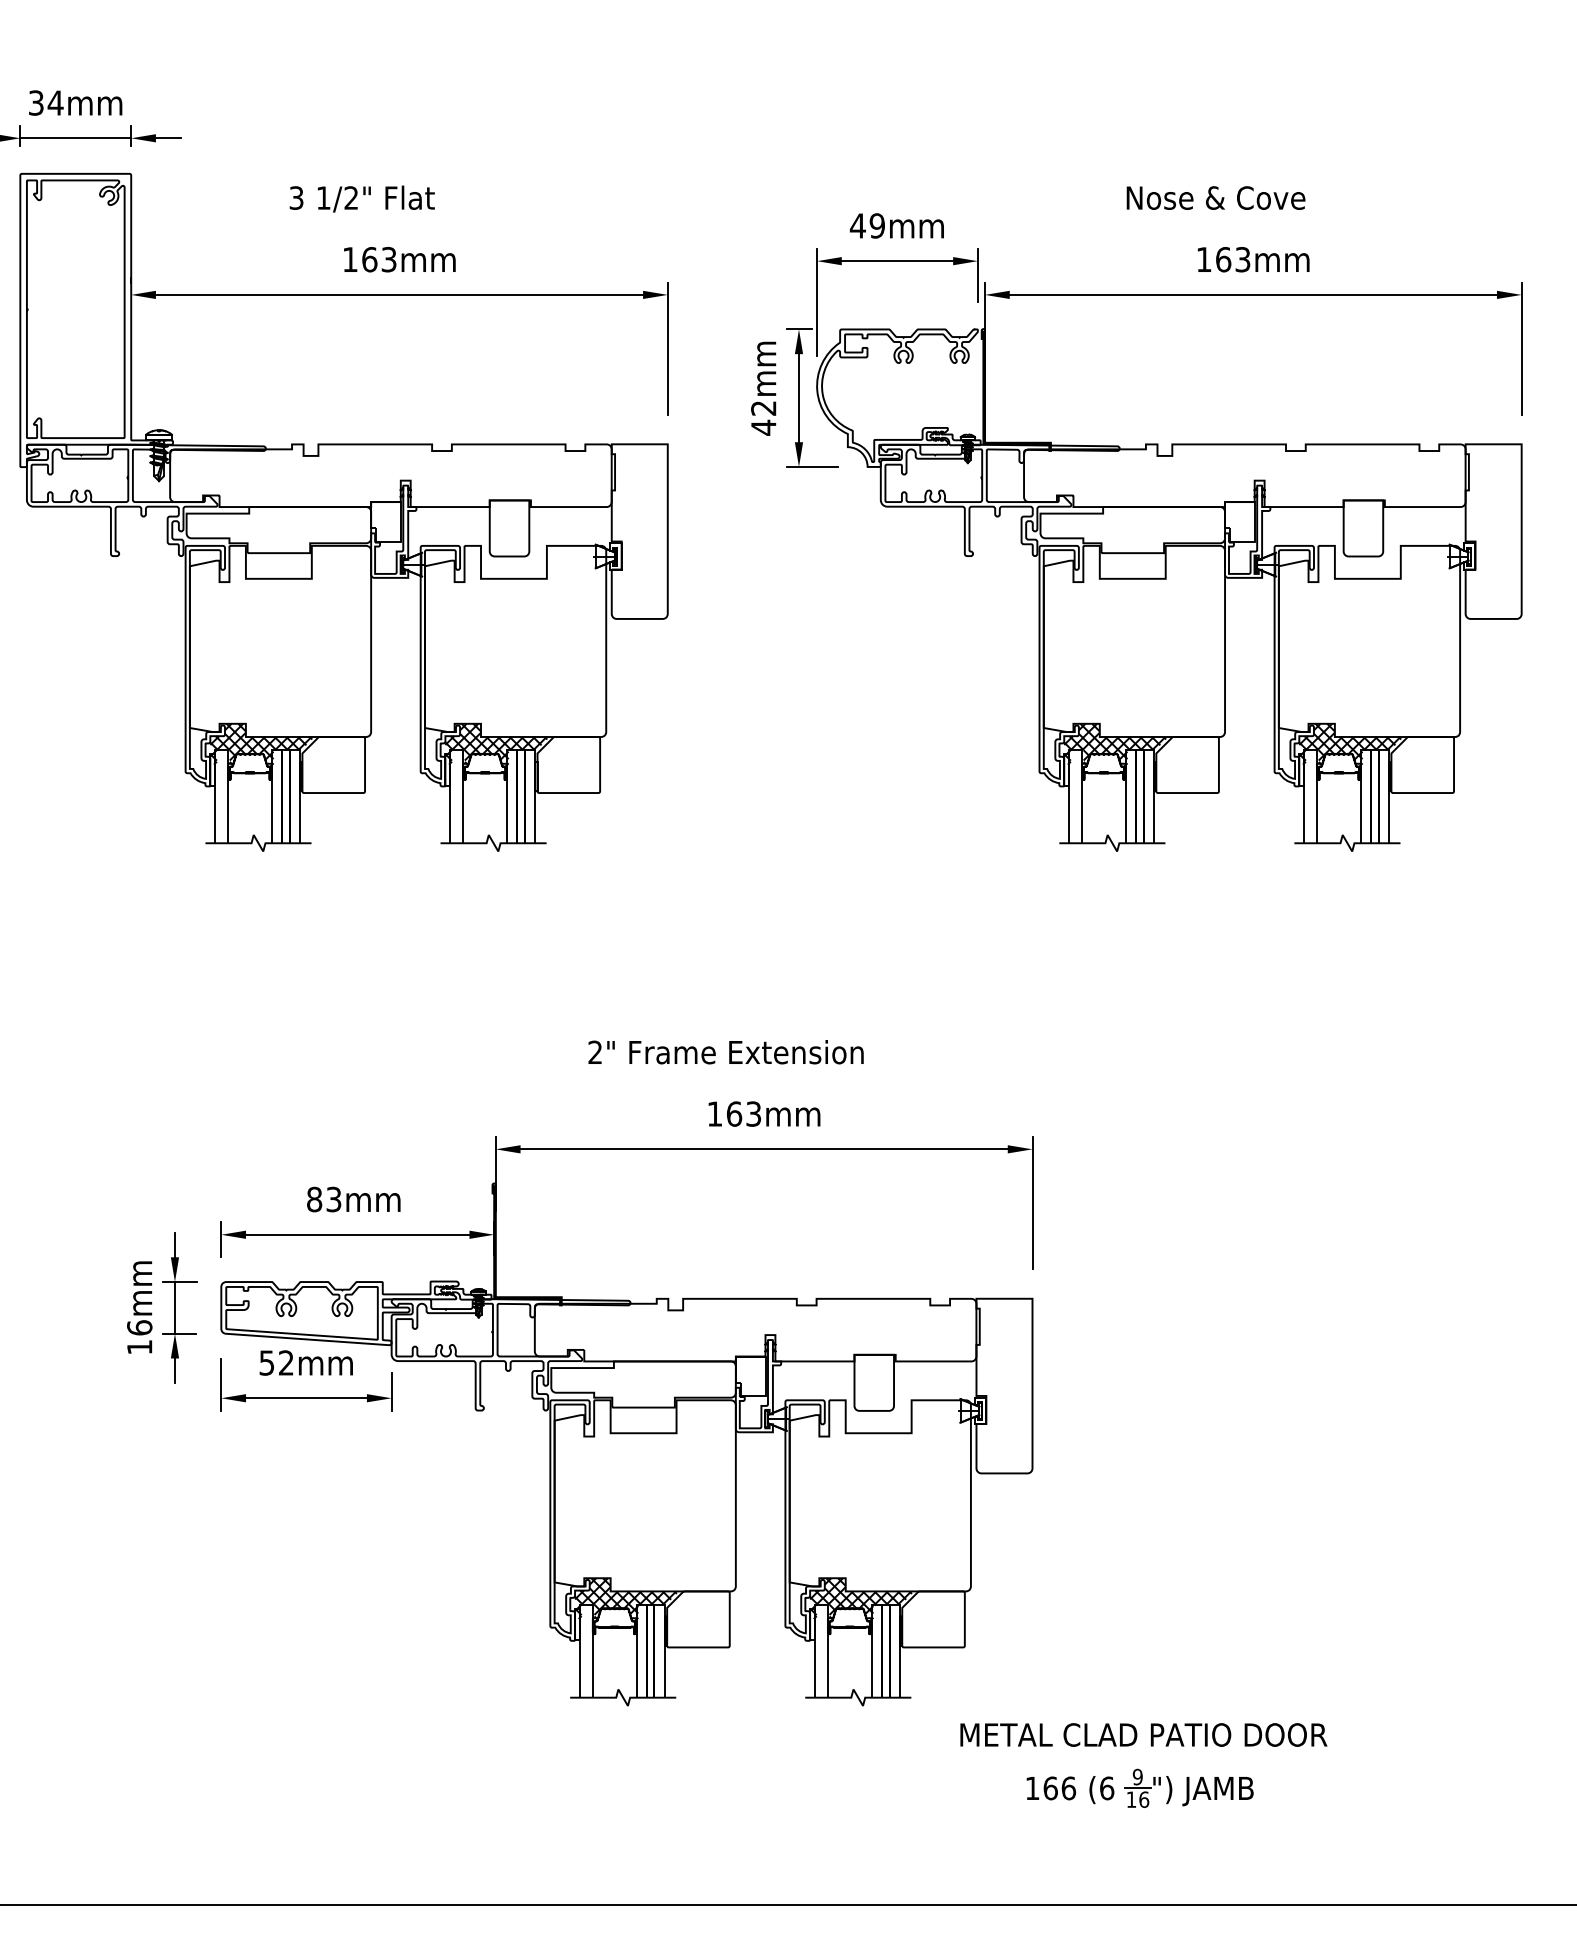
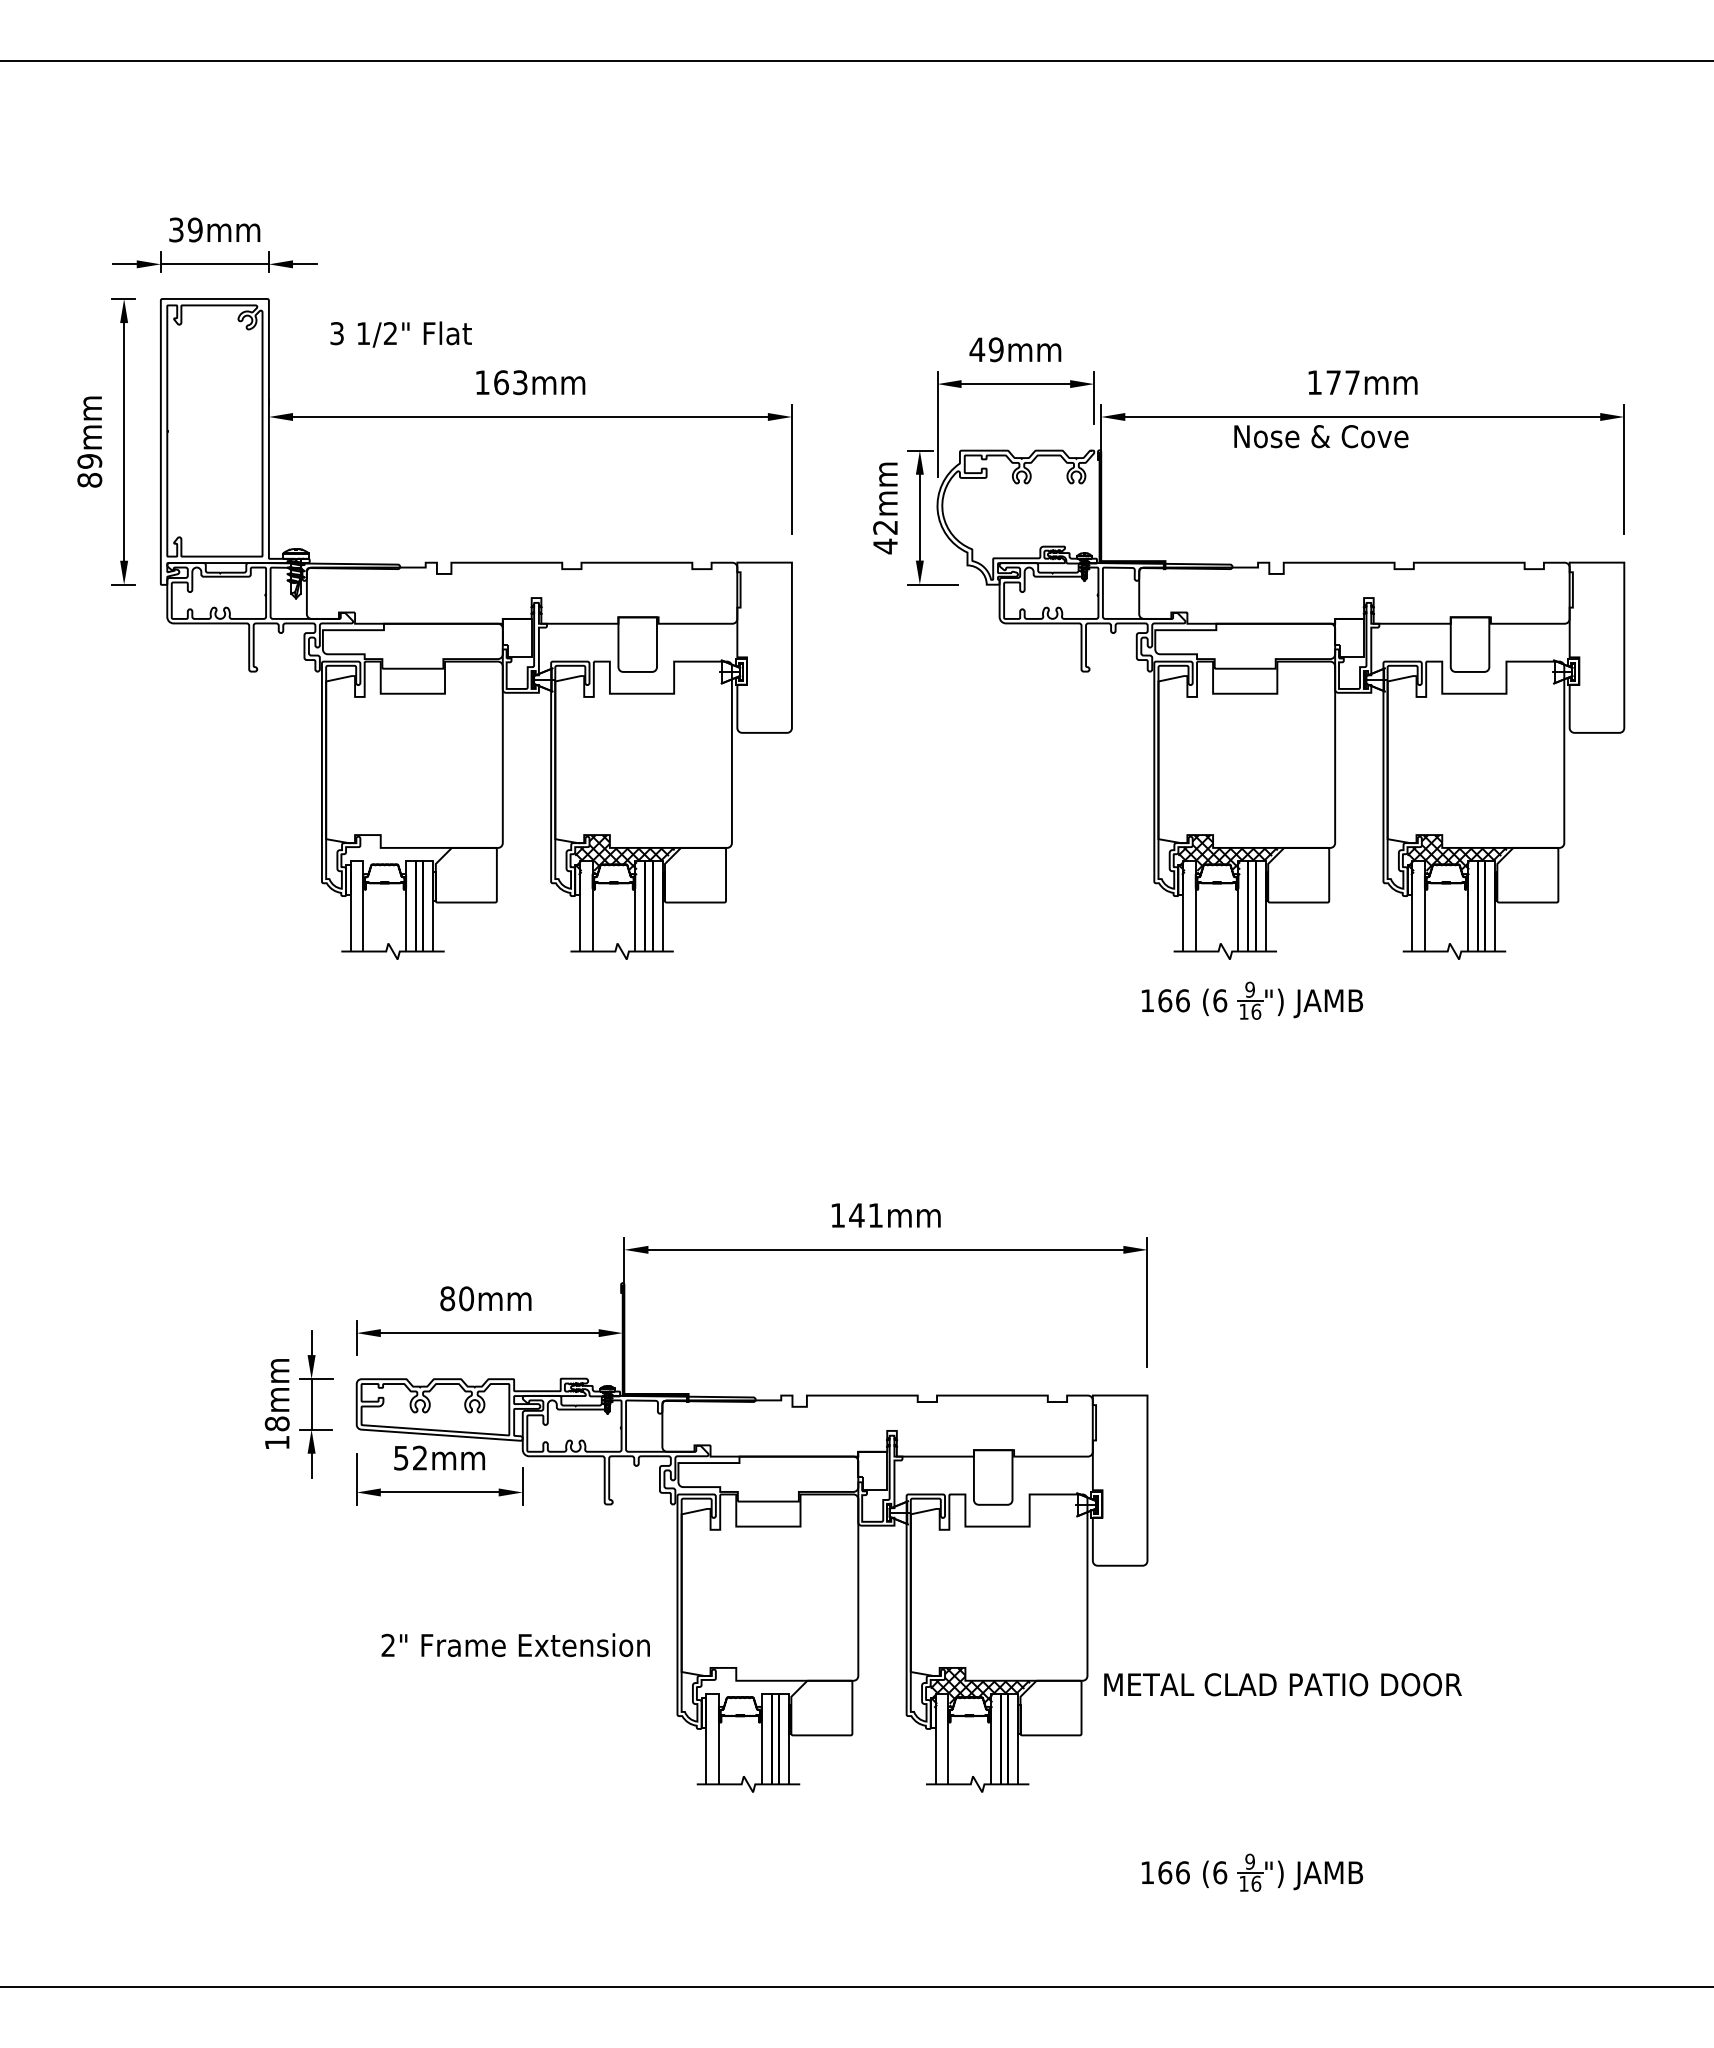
text: (55, 102) -> (195, 229), 34mm -> 39mm
text: (1216, 197) -> (1321, 436), moved
text: (361, 198) -> (400, 334), moved
text: (1232, 259) -> (1342, 382), 163mm -> 177mm
hatch: (261, 744) -> (395, 855), removed
part: (1140, 893) -> (1252, 1000), added
text: (725, 1052) -> (515, 1645), moved
text: (743, 1114) -> (865, 1215), 163mm -> 141mm
text: (333, 1199) -> (466, 1298), 83mm -> 80mm
text: (138, 1327) -> (276, 1423), 16mm -> 18mm
hatch: (625, 1599) -> (750, 1688), removed
text: (1143, 1734) -> (1282, 1684), moved

